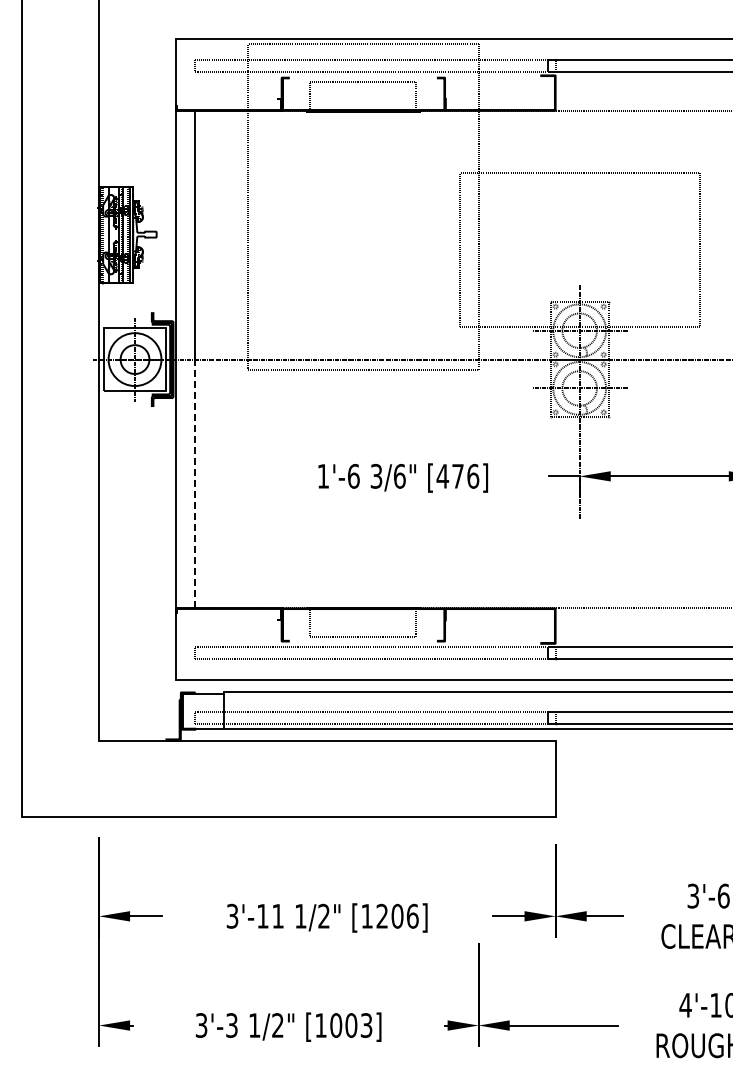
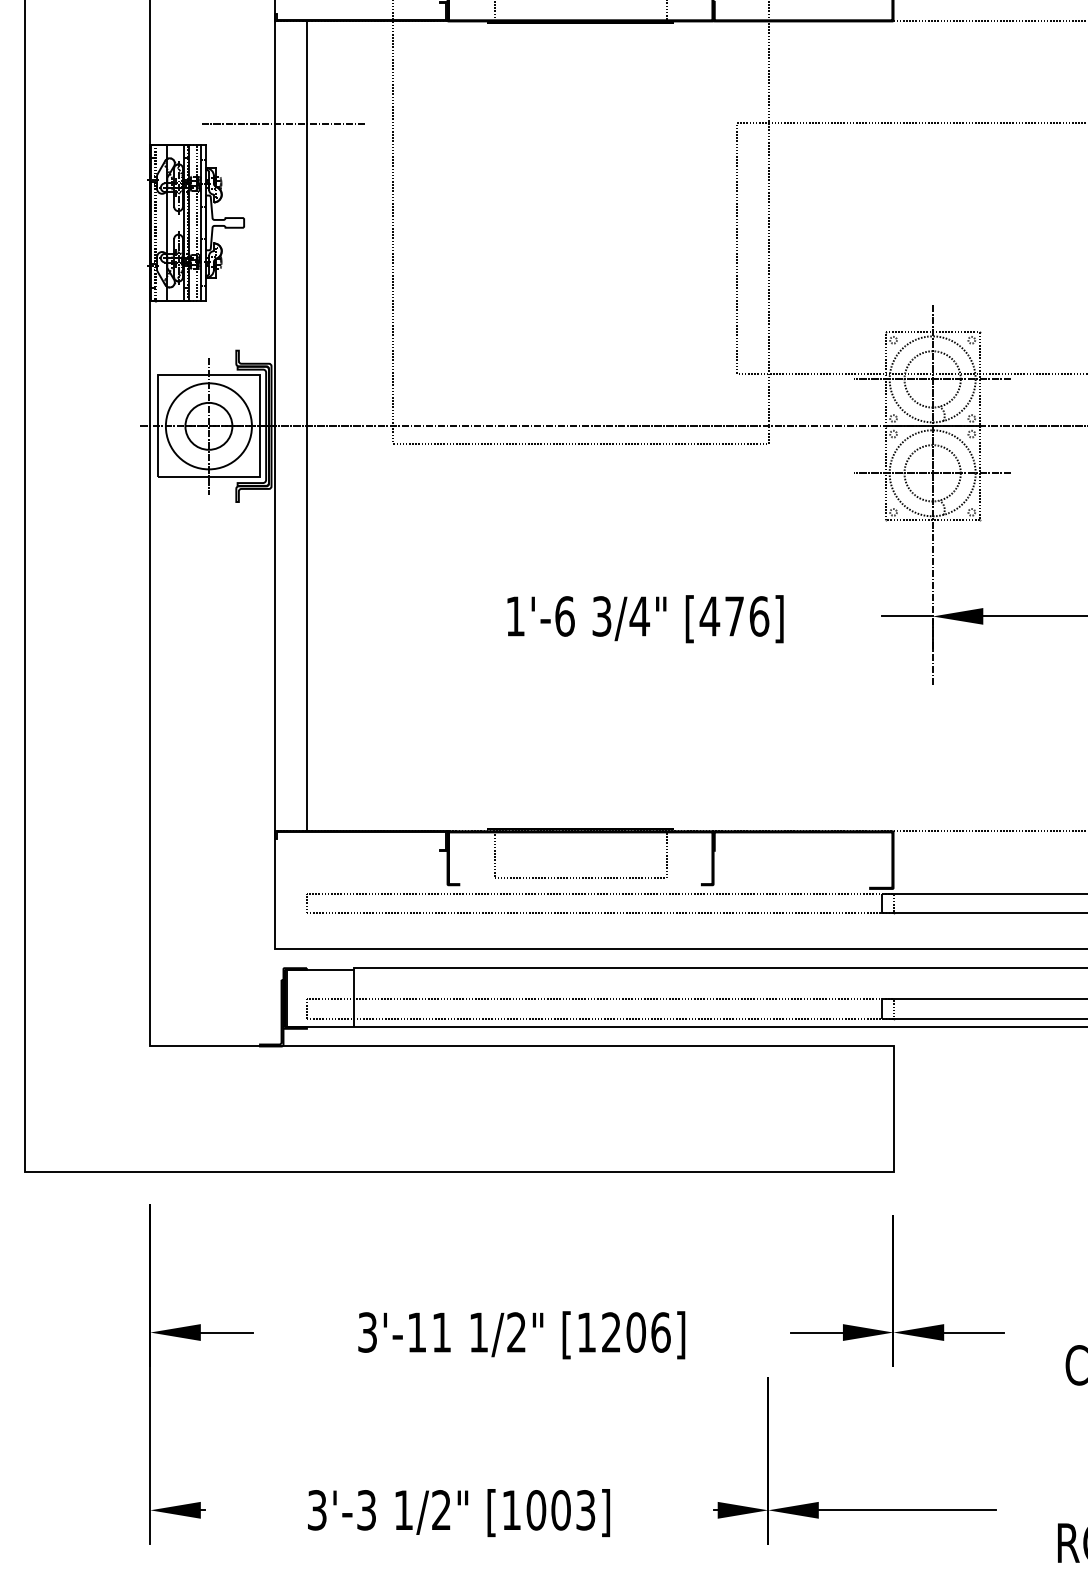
line: (180, 173) -> (282, 123), added
text: (399, 475) -> (639, 615), 3/6" -> 3/4"
line: (195, 483) -> (307, 628), dashed -> solid

